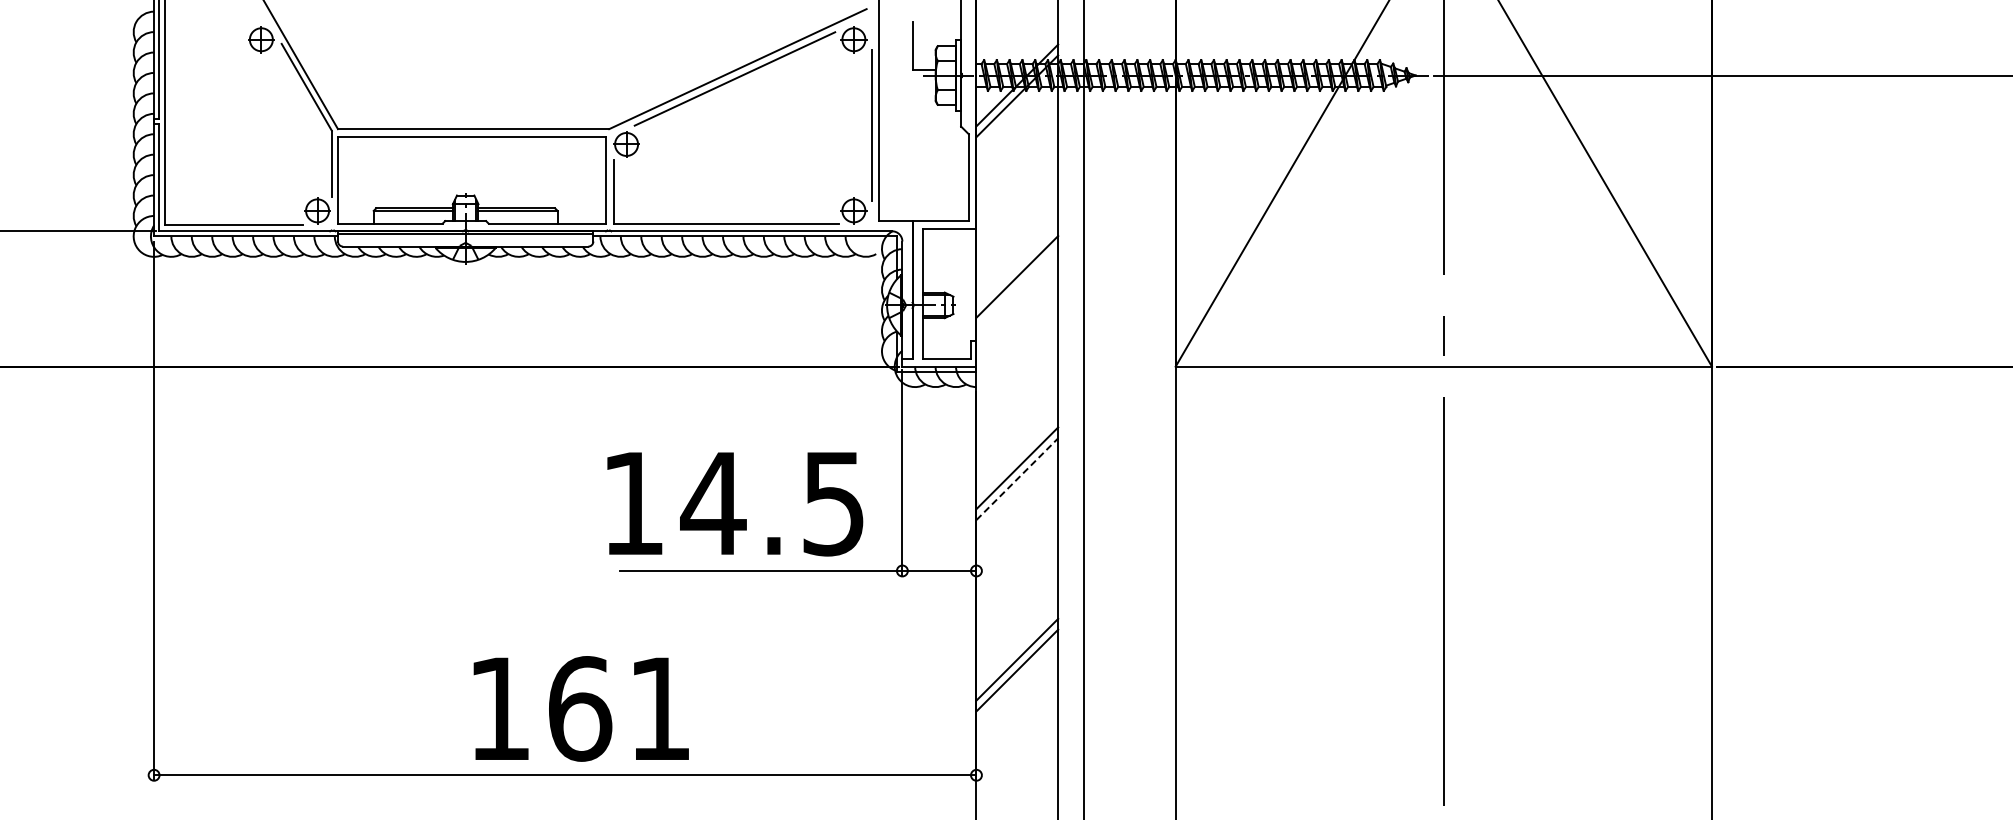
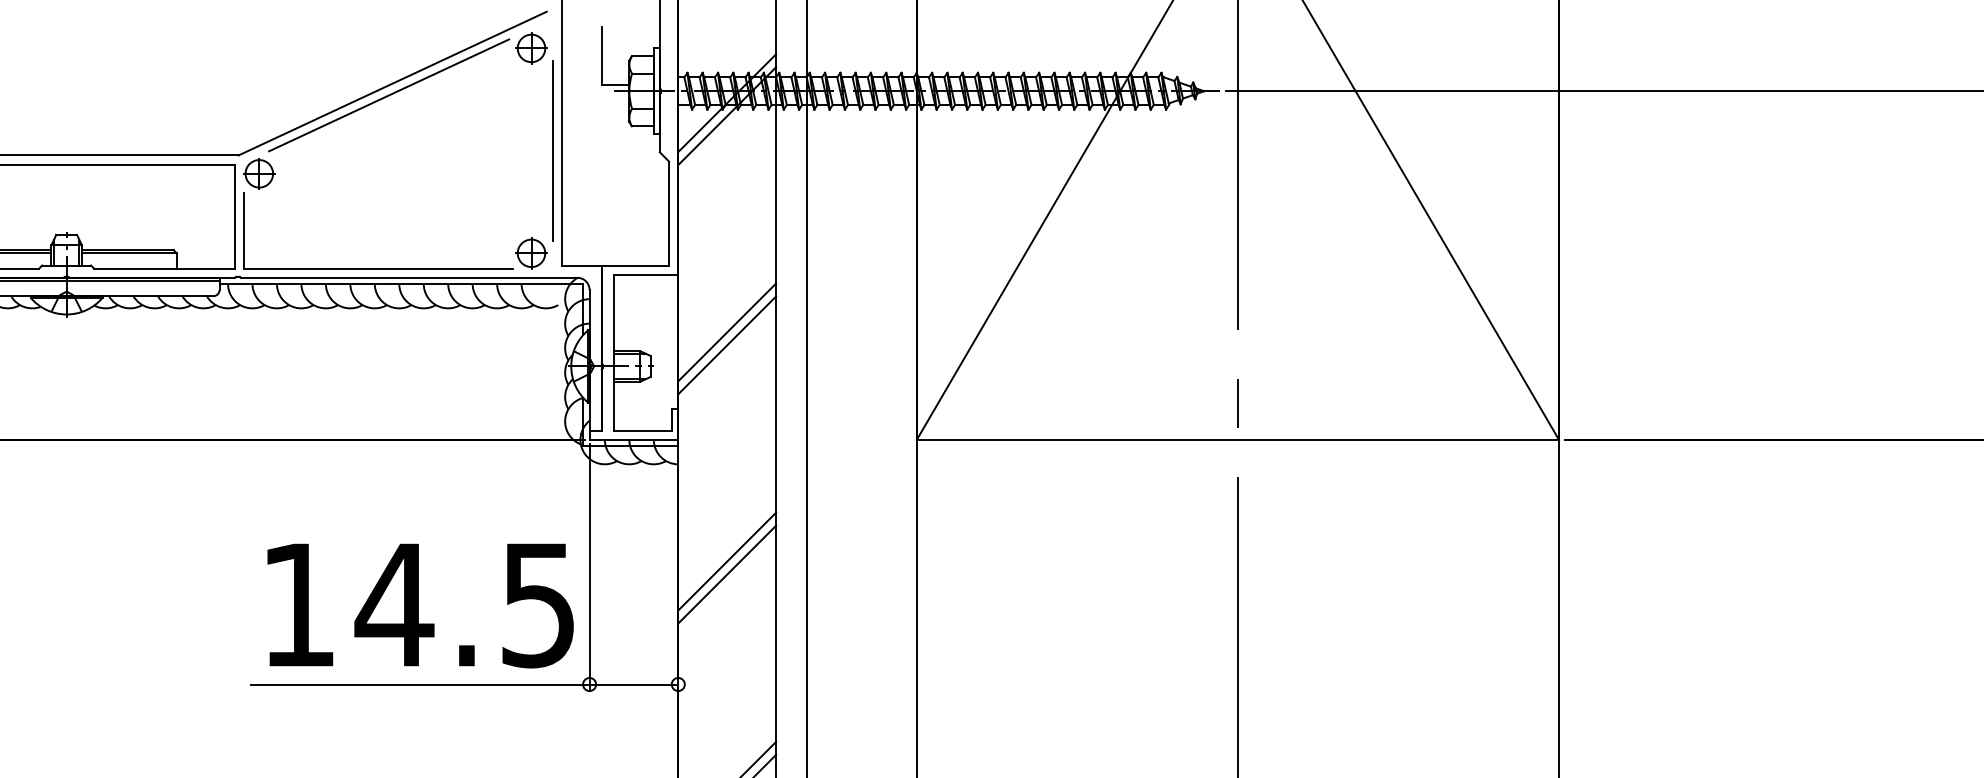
line: (1017, 287) -> (727, 345), added
line: (1017, 479) -> (727, 574), dashed -> solid
text: (735, 504) -> (420, 606), moved

